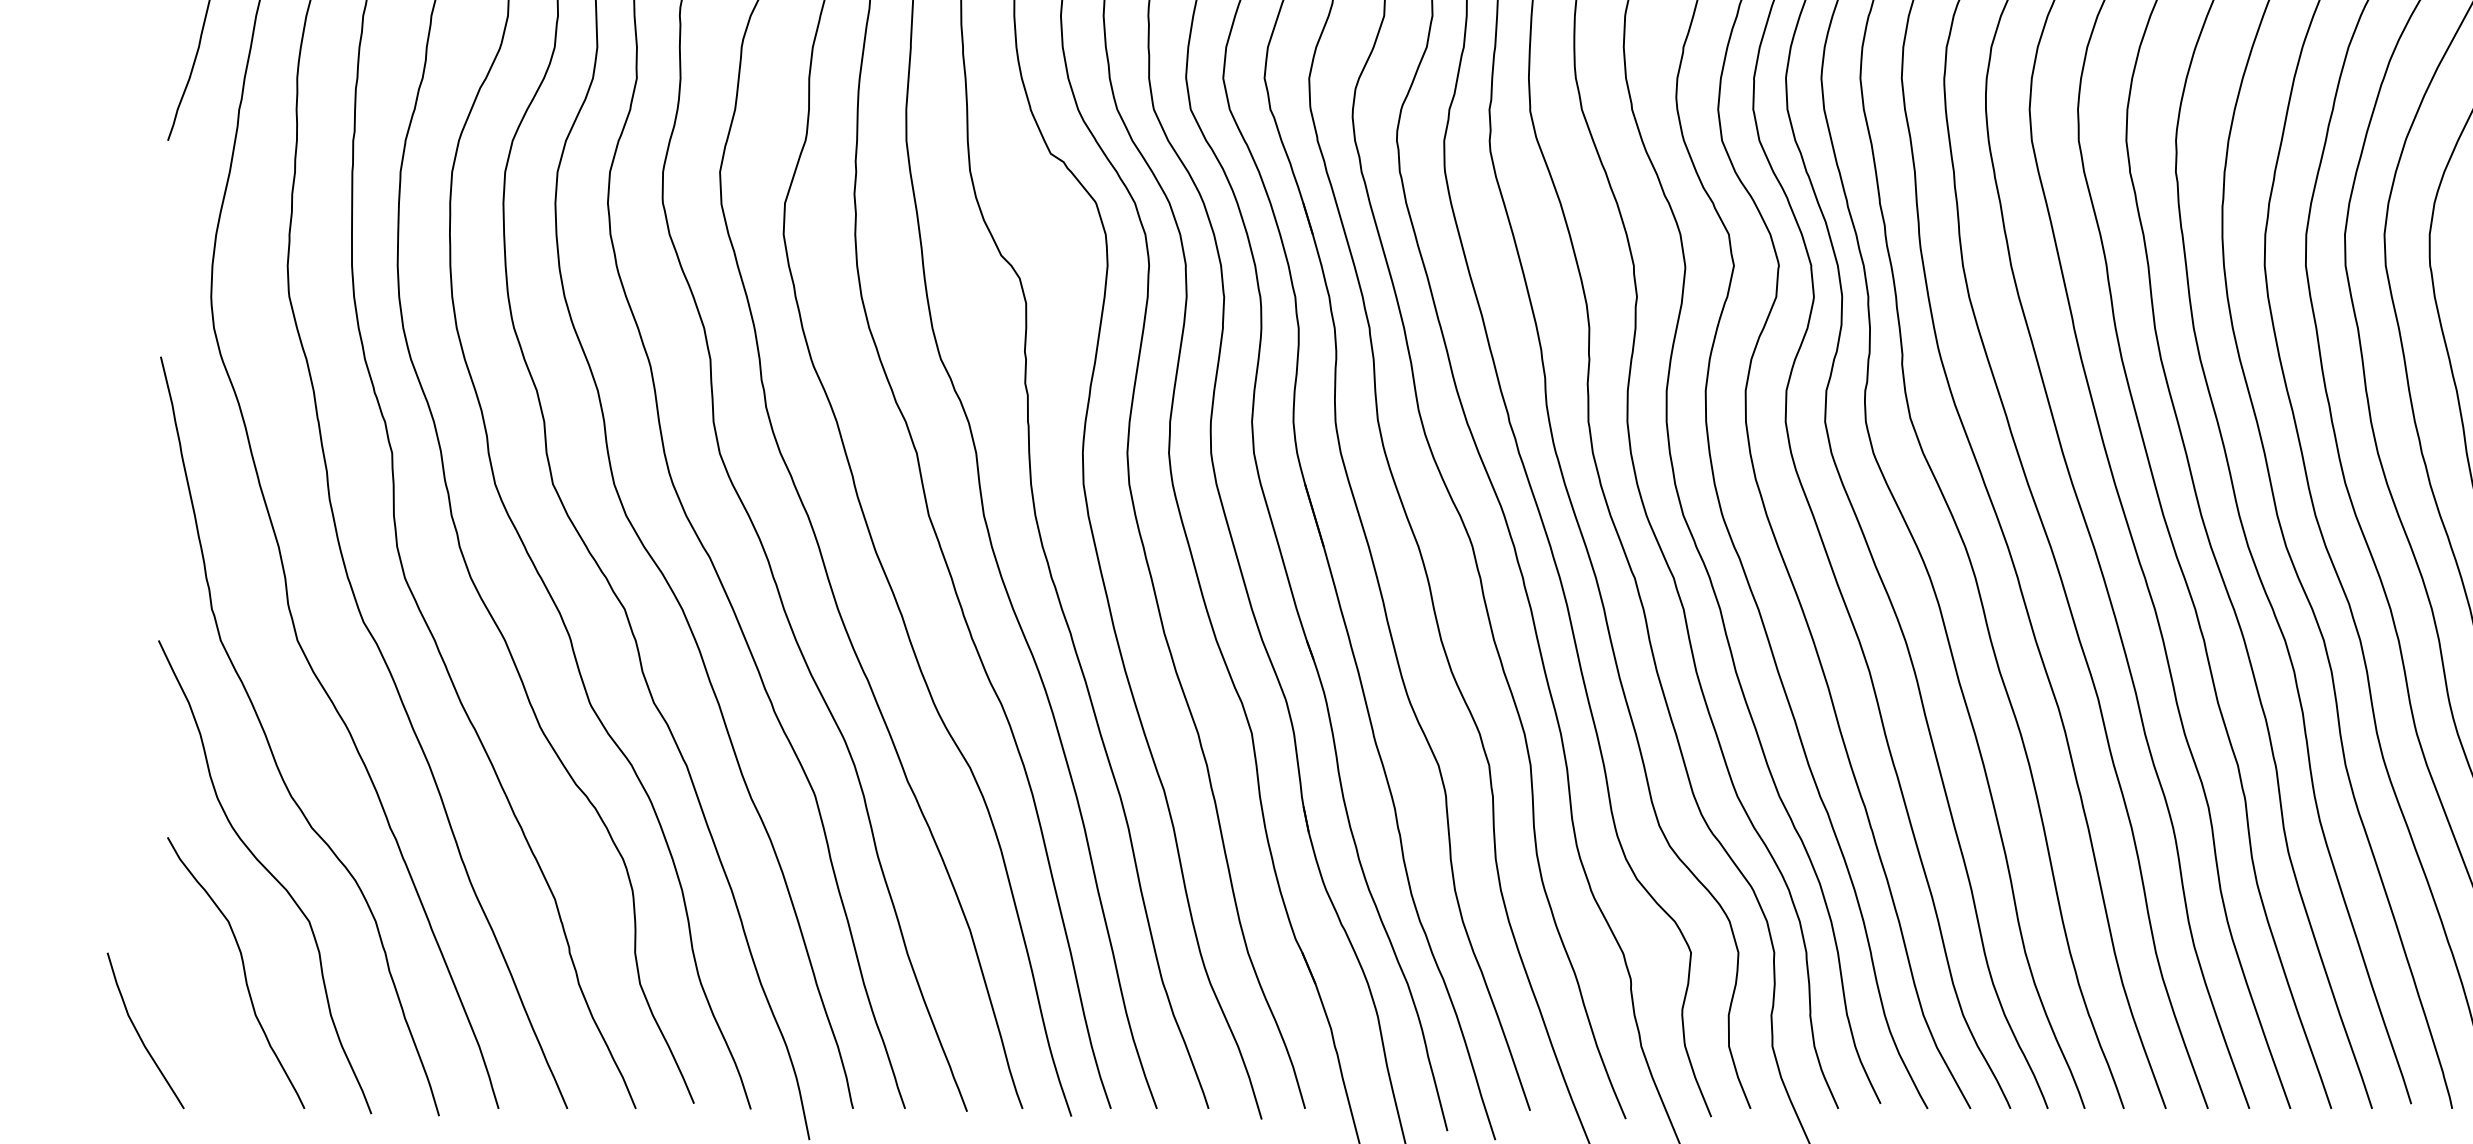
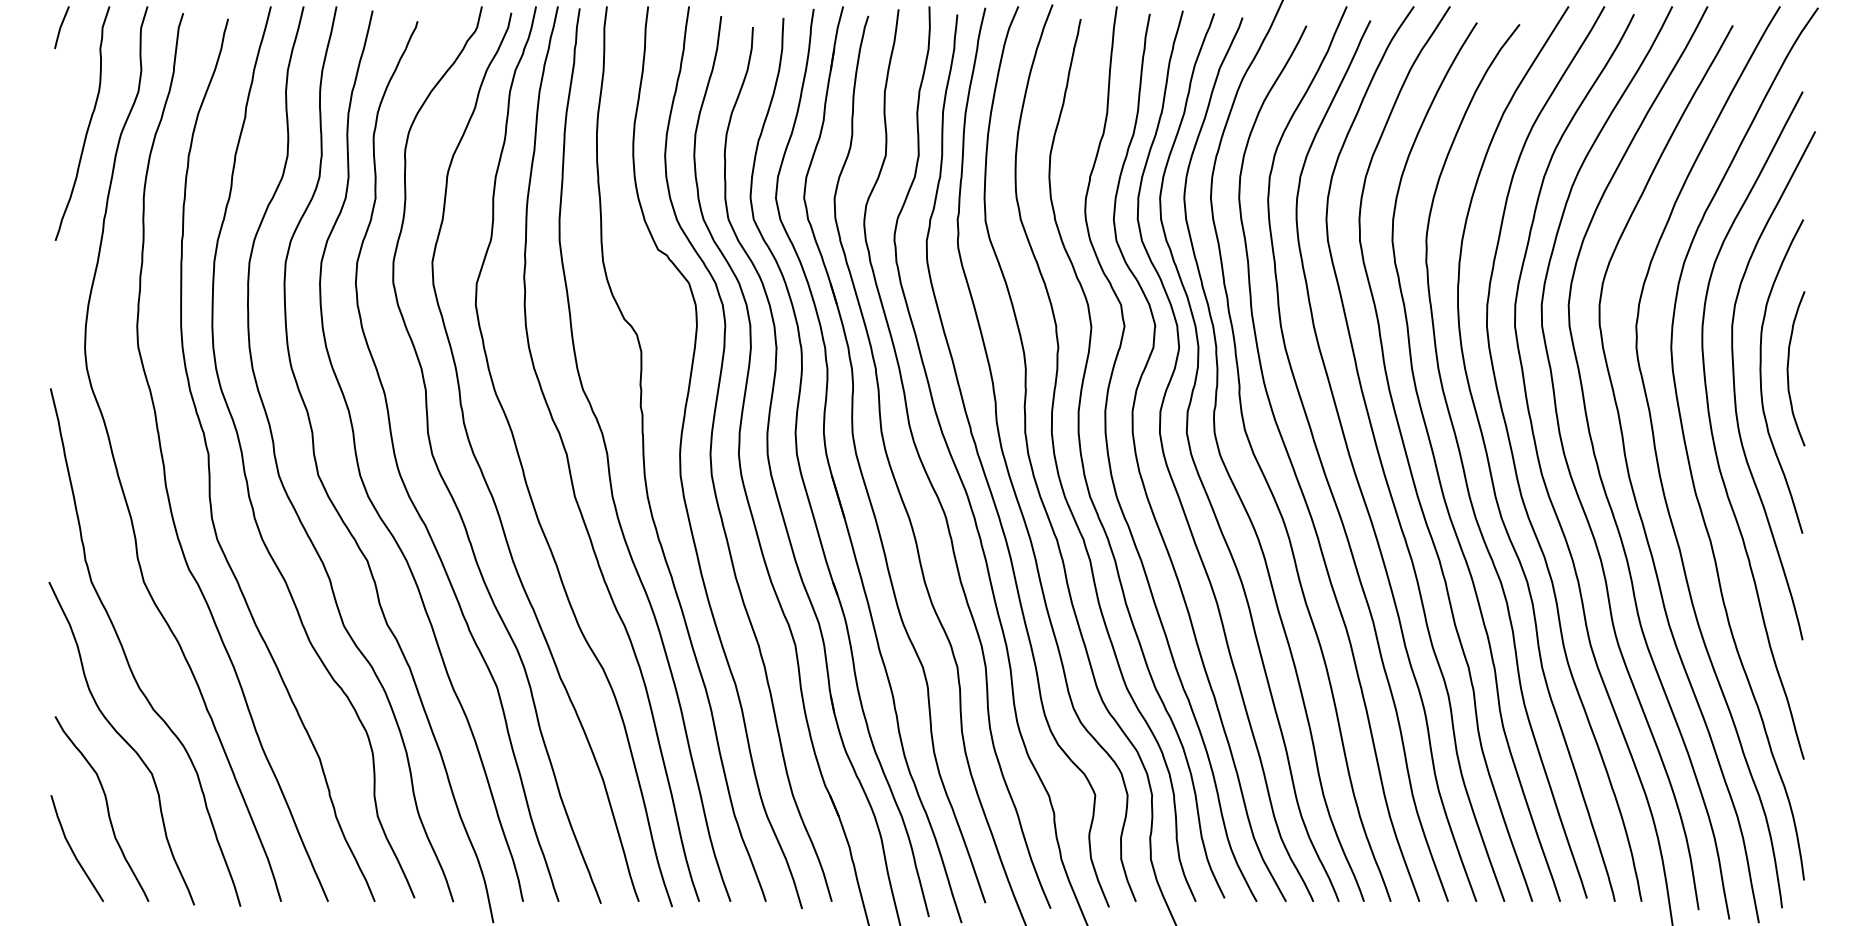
curve: (140, 1033) -> (73, 850), moved

